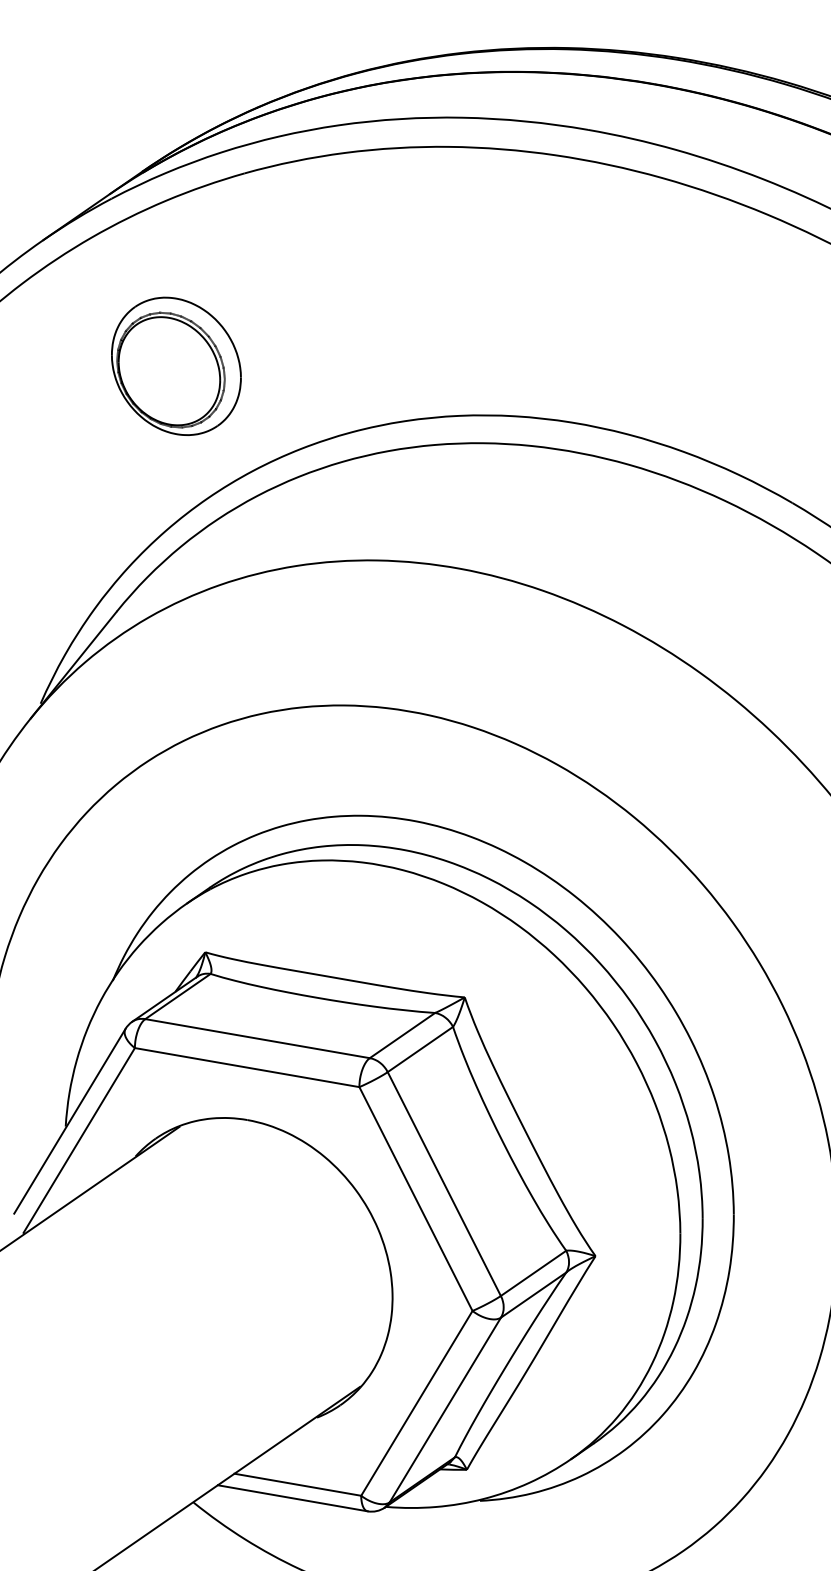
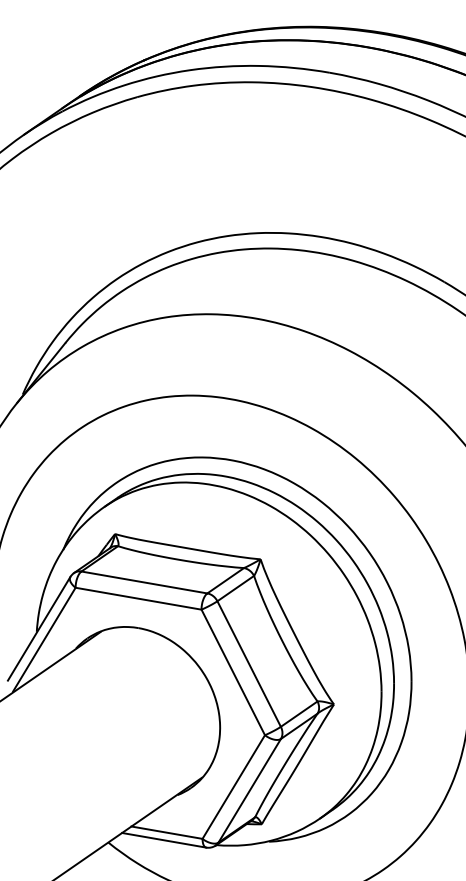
part: (175, 366) -> (98, 205), removed

